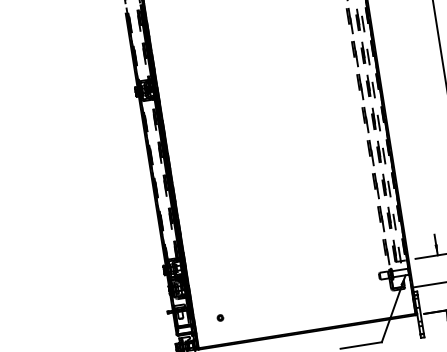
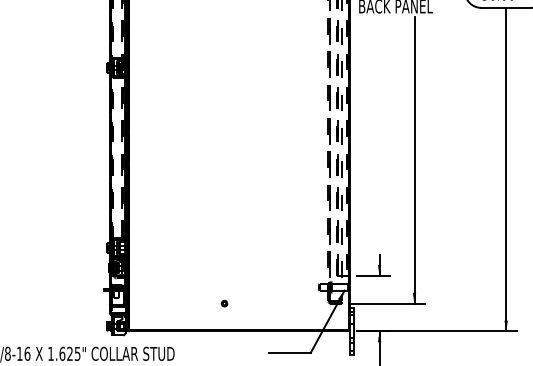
part: (220, 317) -> (224, 303), moved

